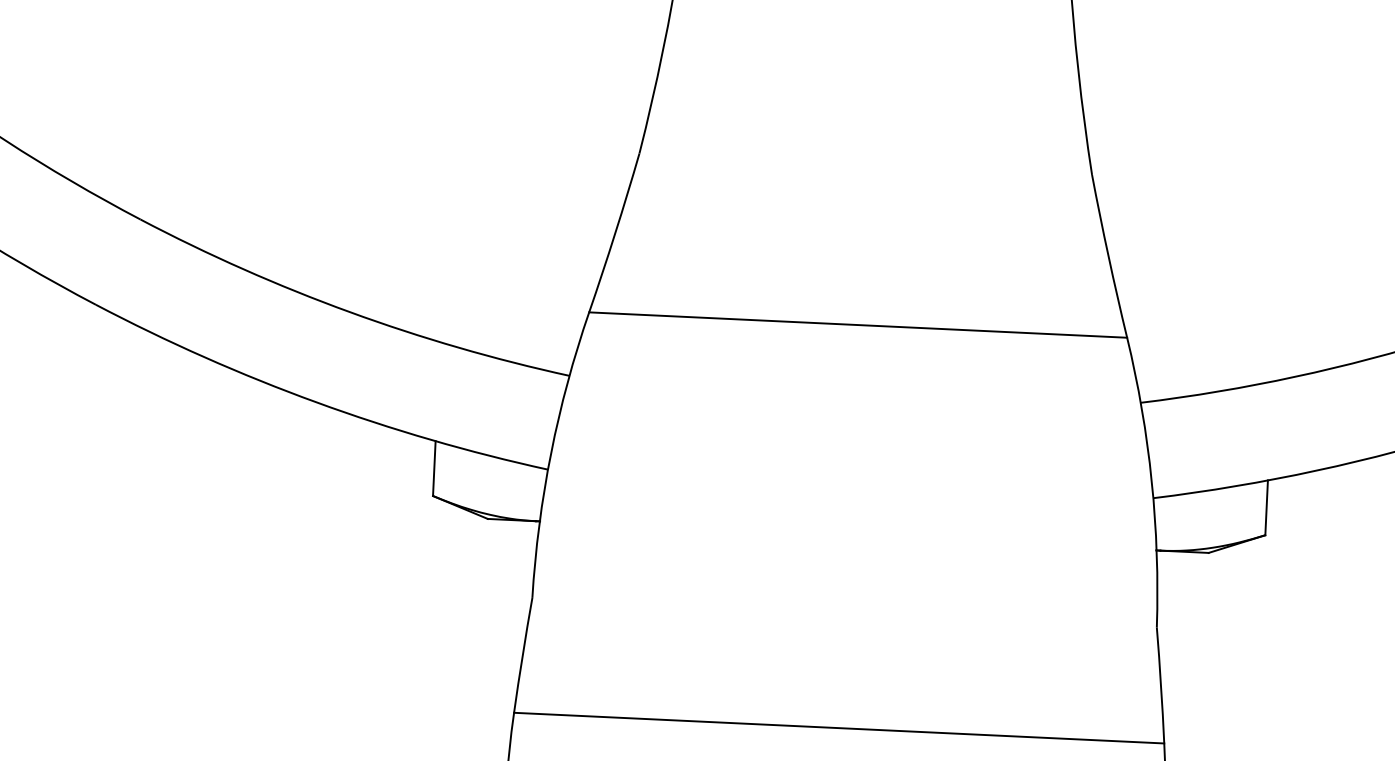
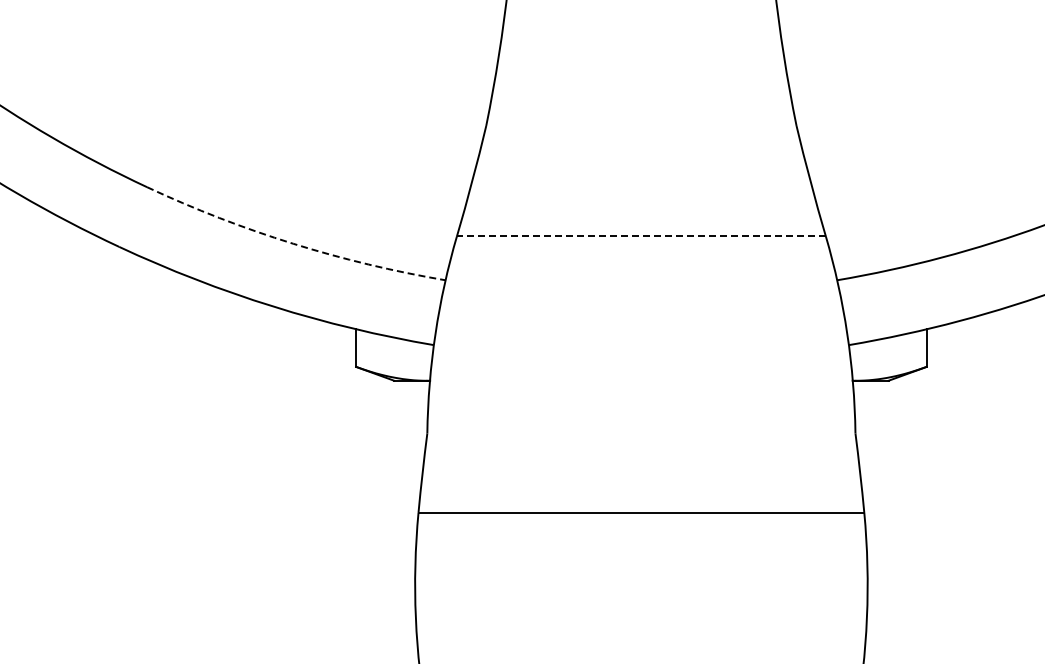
arc: (350, 311) -> (293, 243), solid -> dashed
line: (856, 325) -> (640, 236), solid -> dashed

